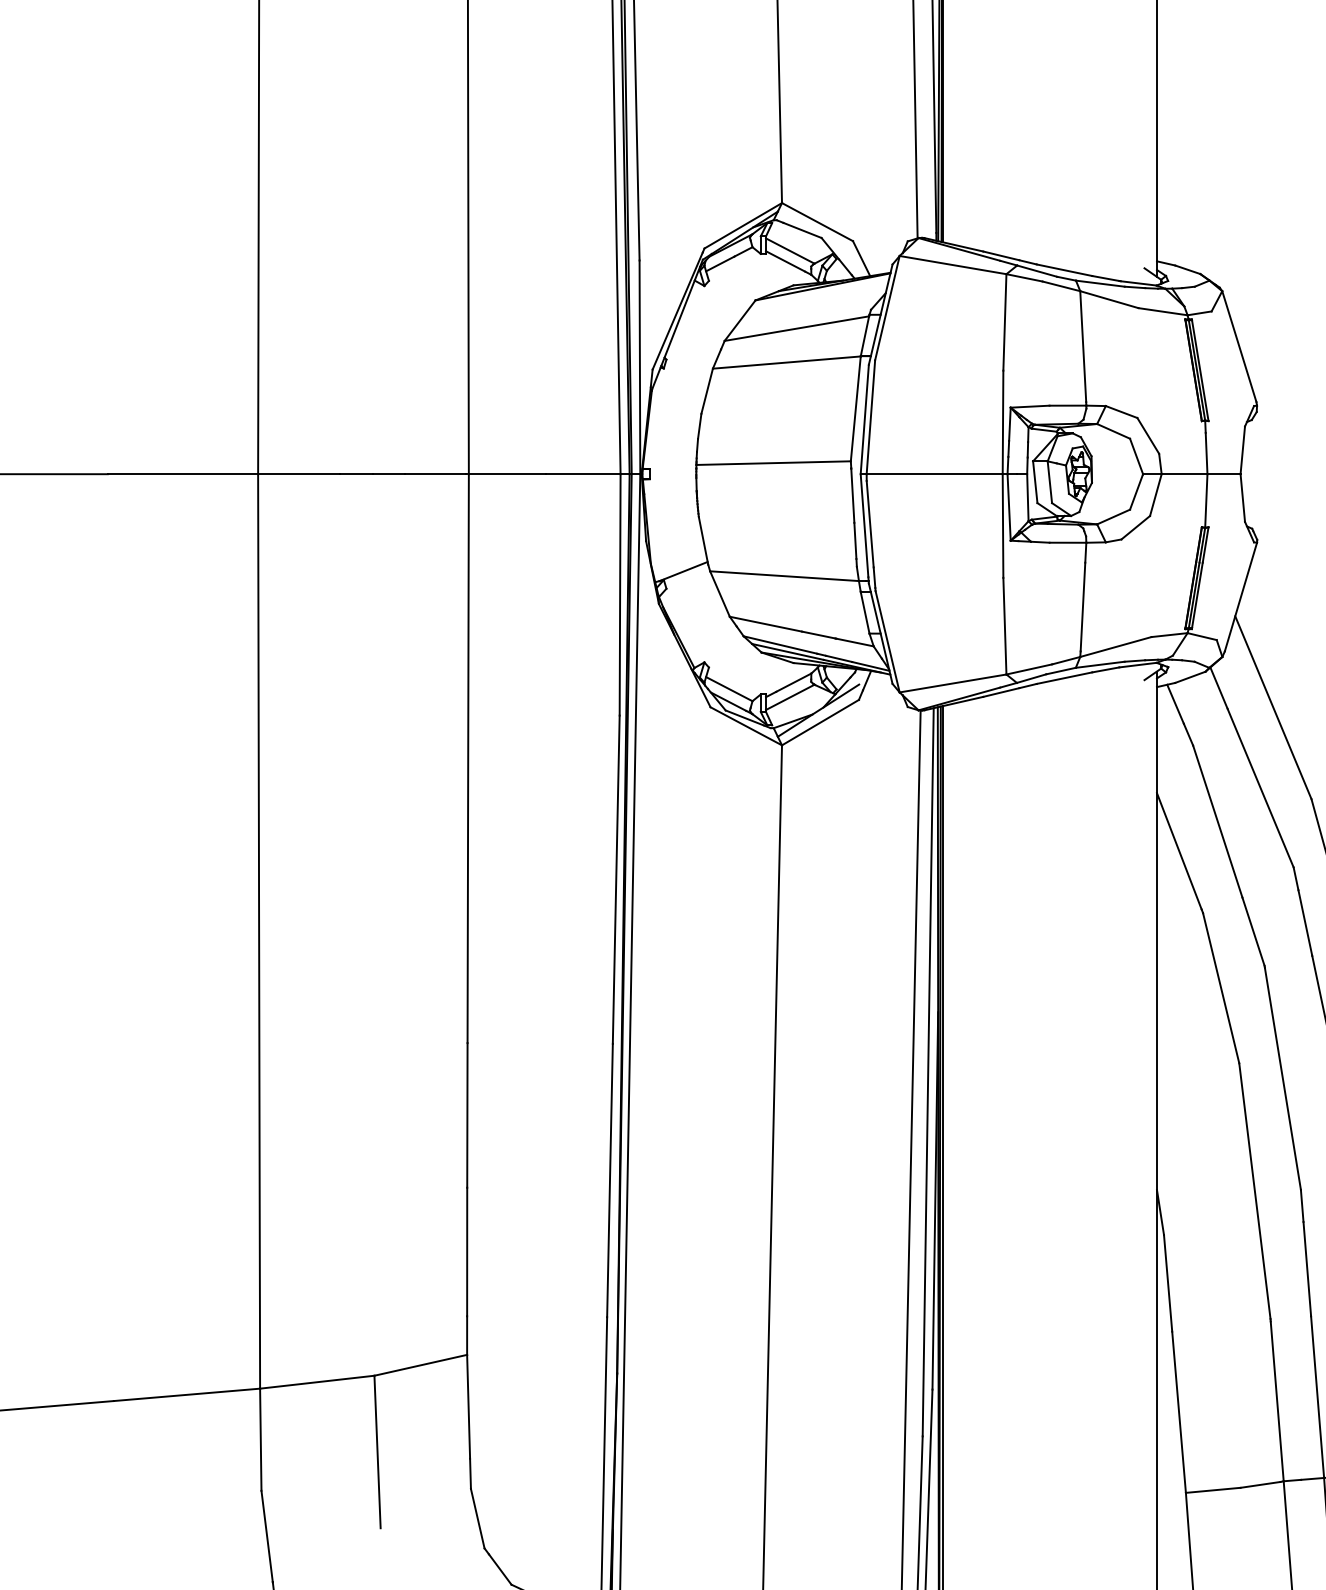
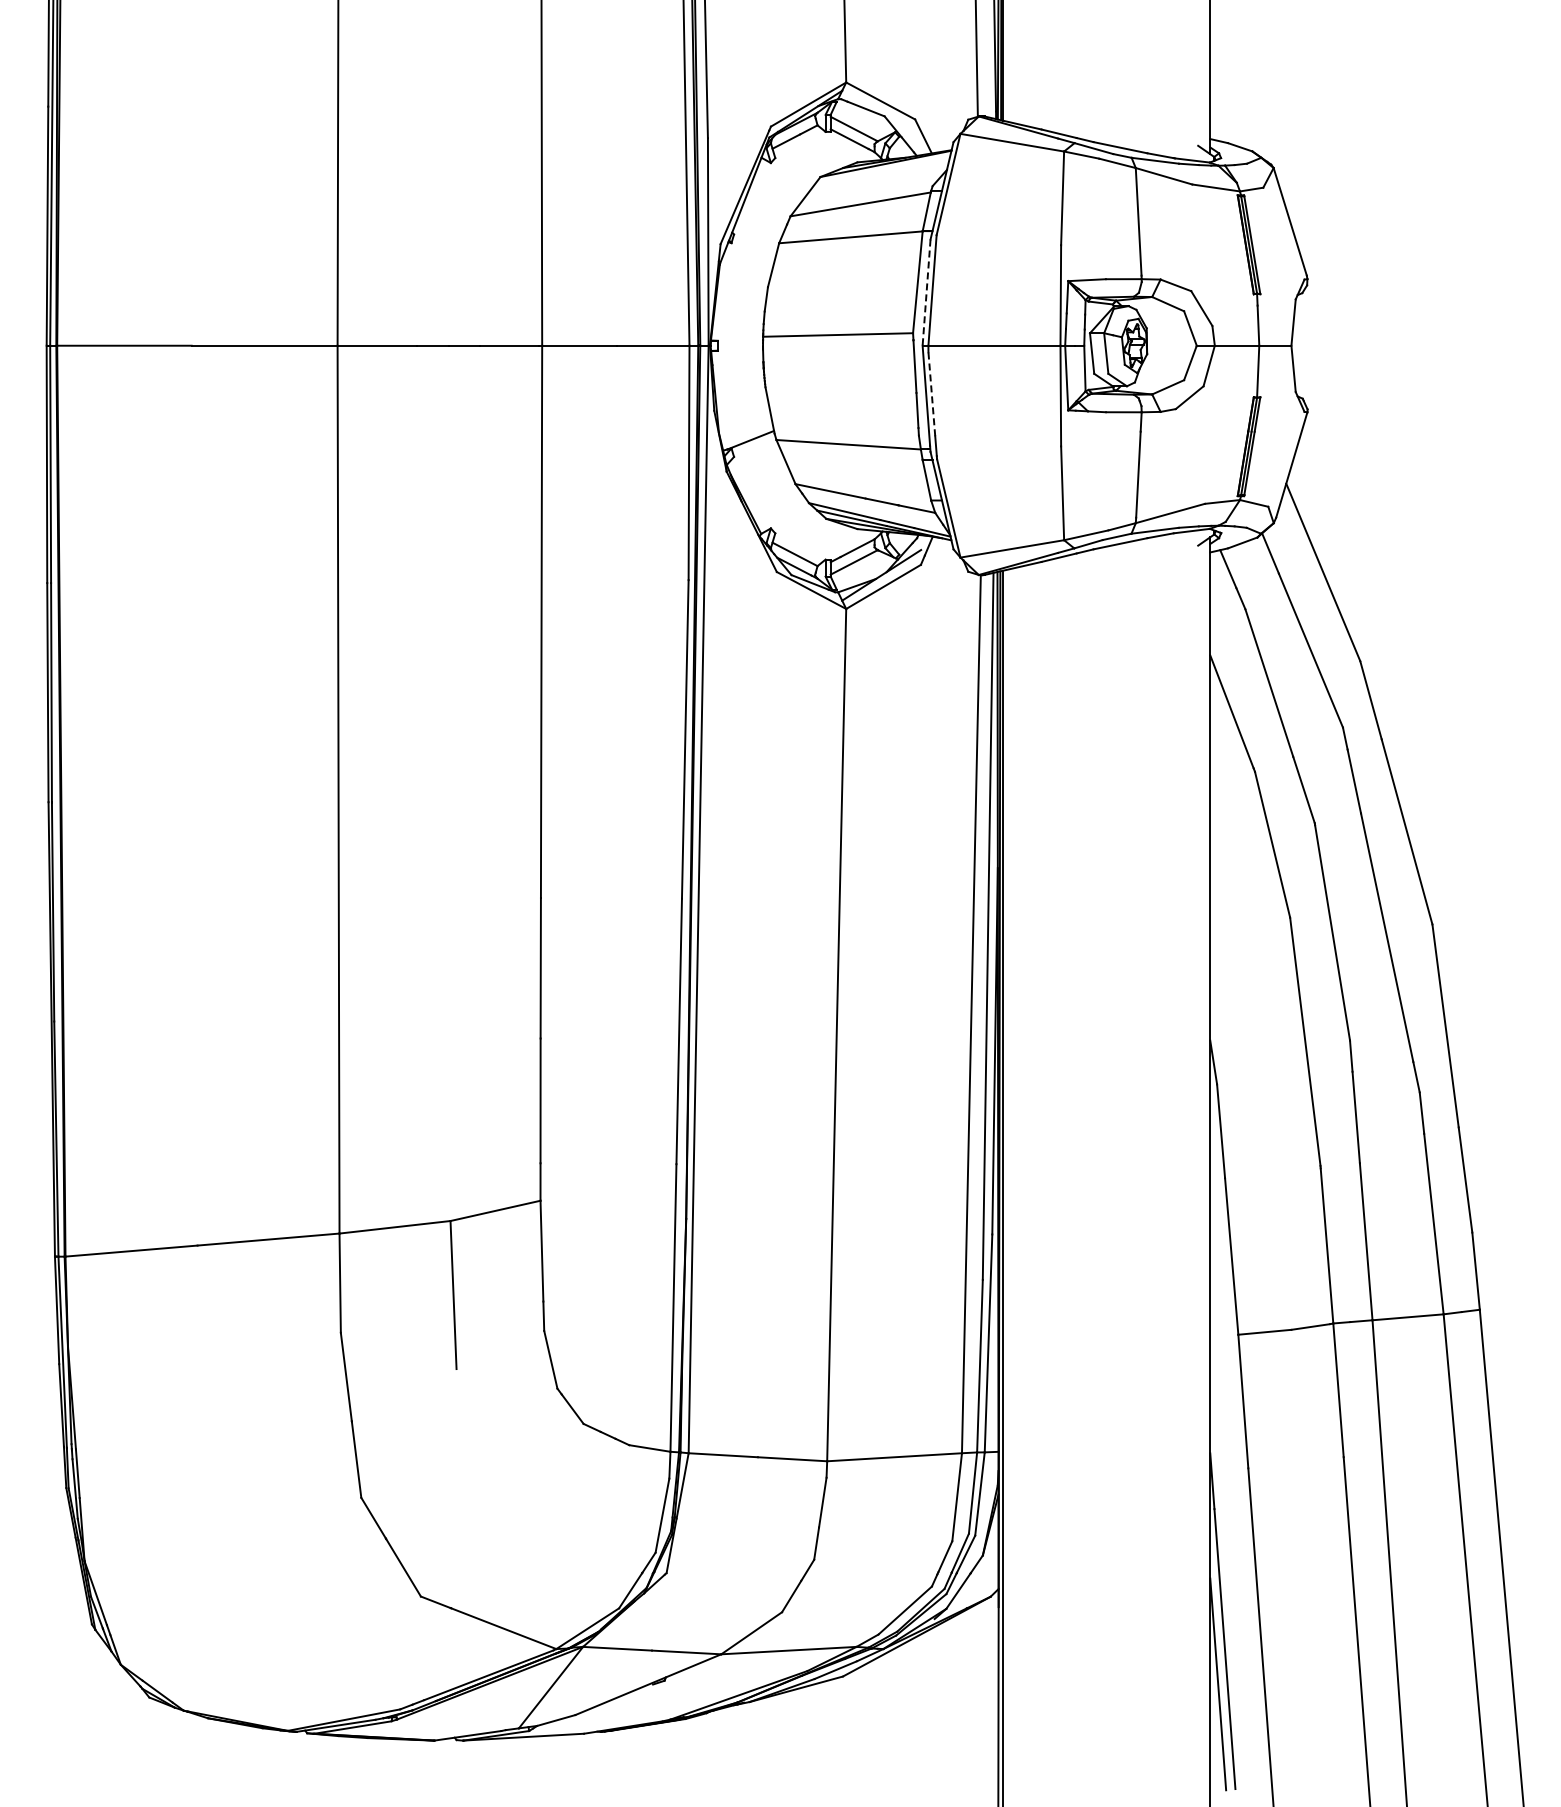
line: (864, 420) -> (926, 293), solid -> dashed
line: (869, 523) -> (931, 393), solid -> dashed

